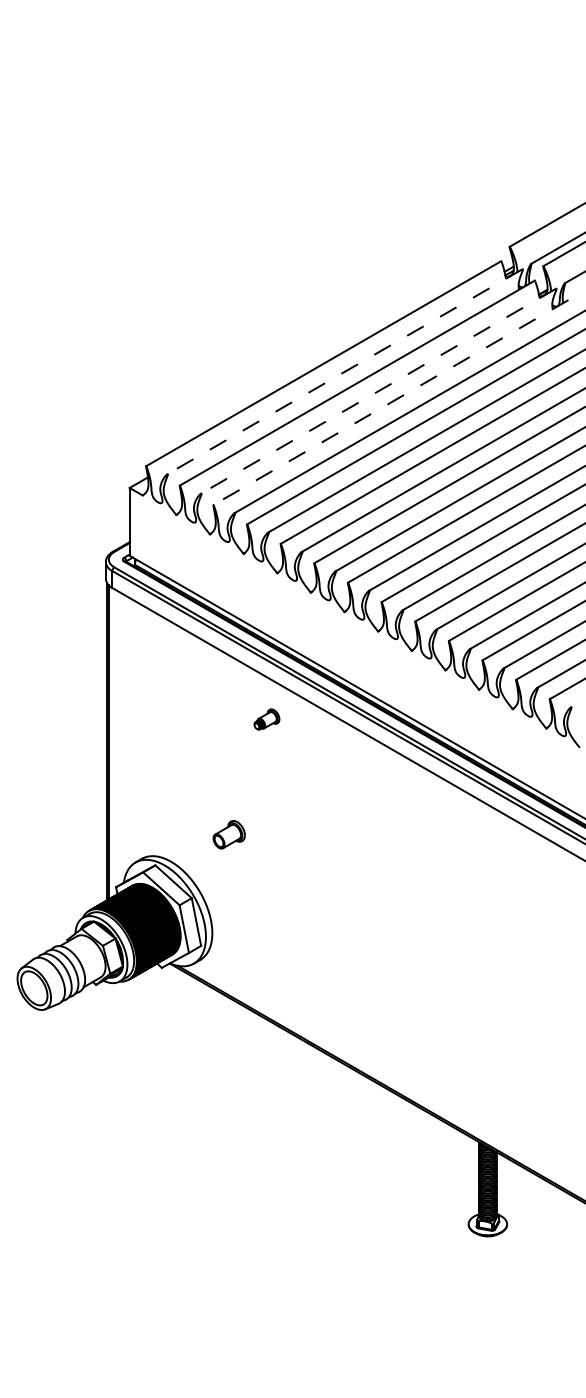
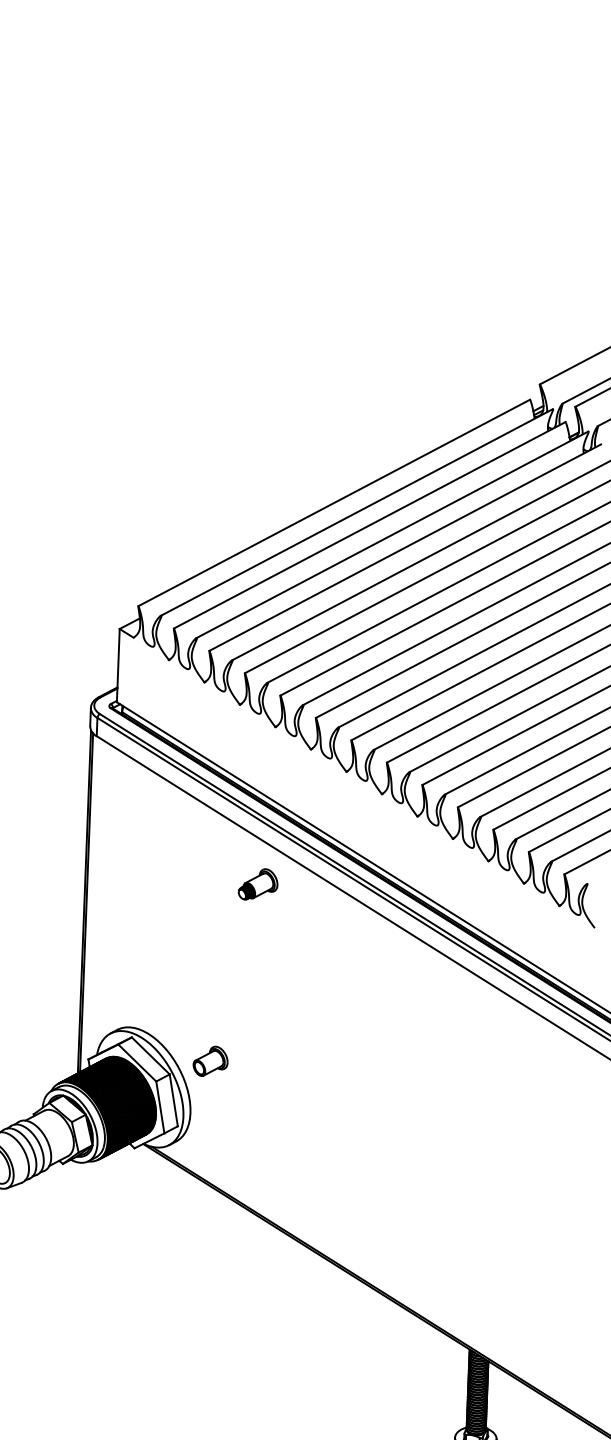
line: (344, 371) -> (356, 512), dashed -> solid
line: (378, 391) -> (392, 535), dashed -> solid
line: (390, 402) -> (404, 547), dashed -> solid
part: (266, 719) -> (257, 884), size x1.43
part: (228, 834) -> (209, 1061), moved

